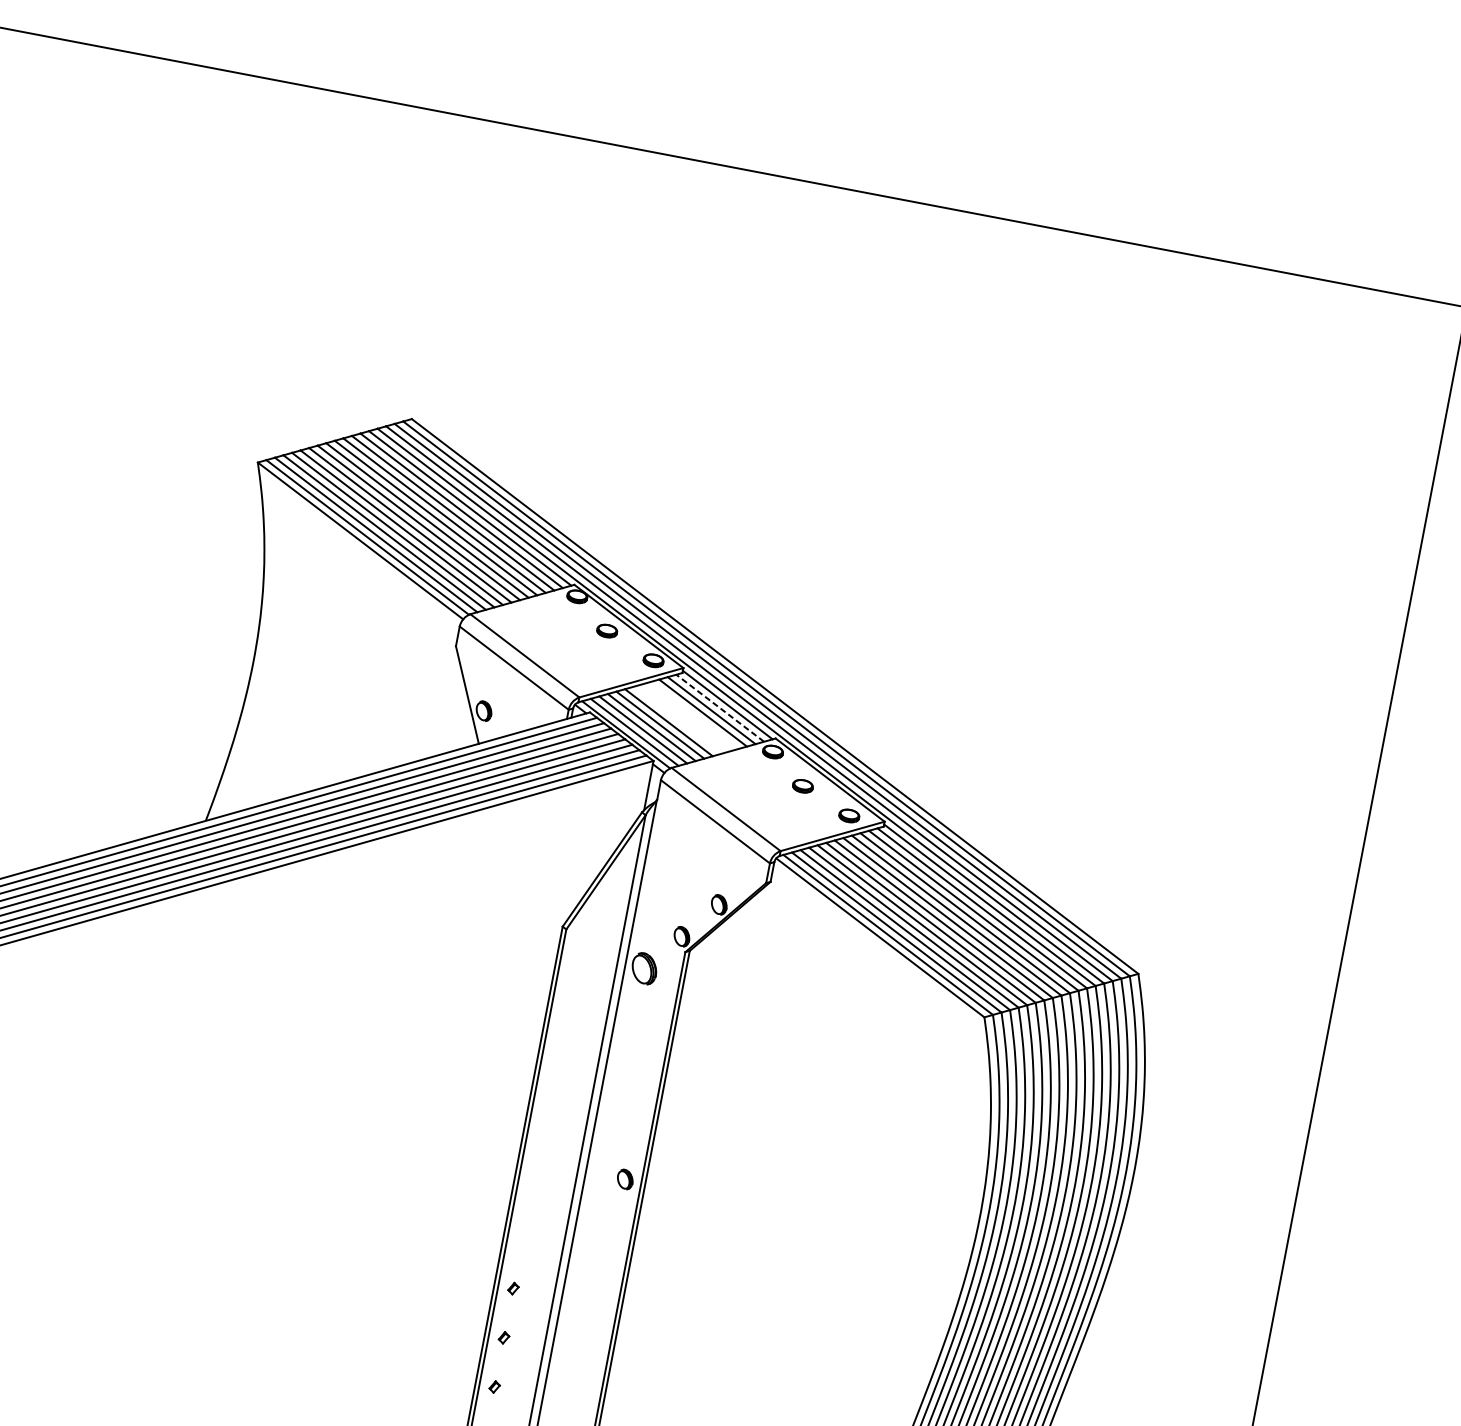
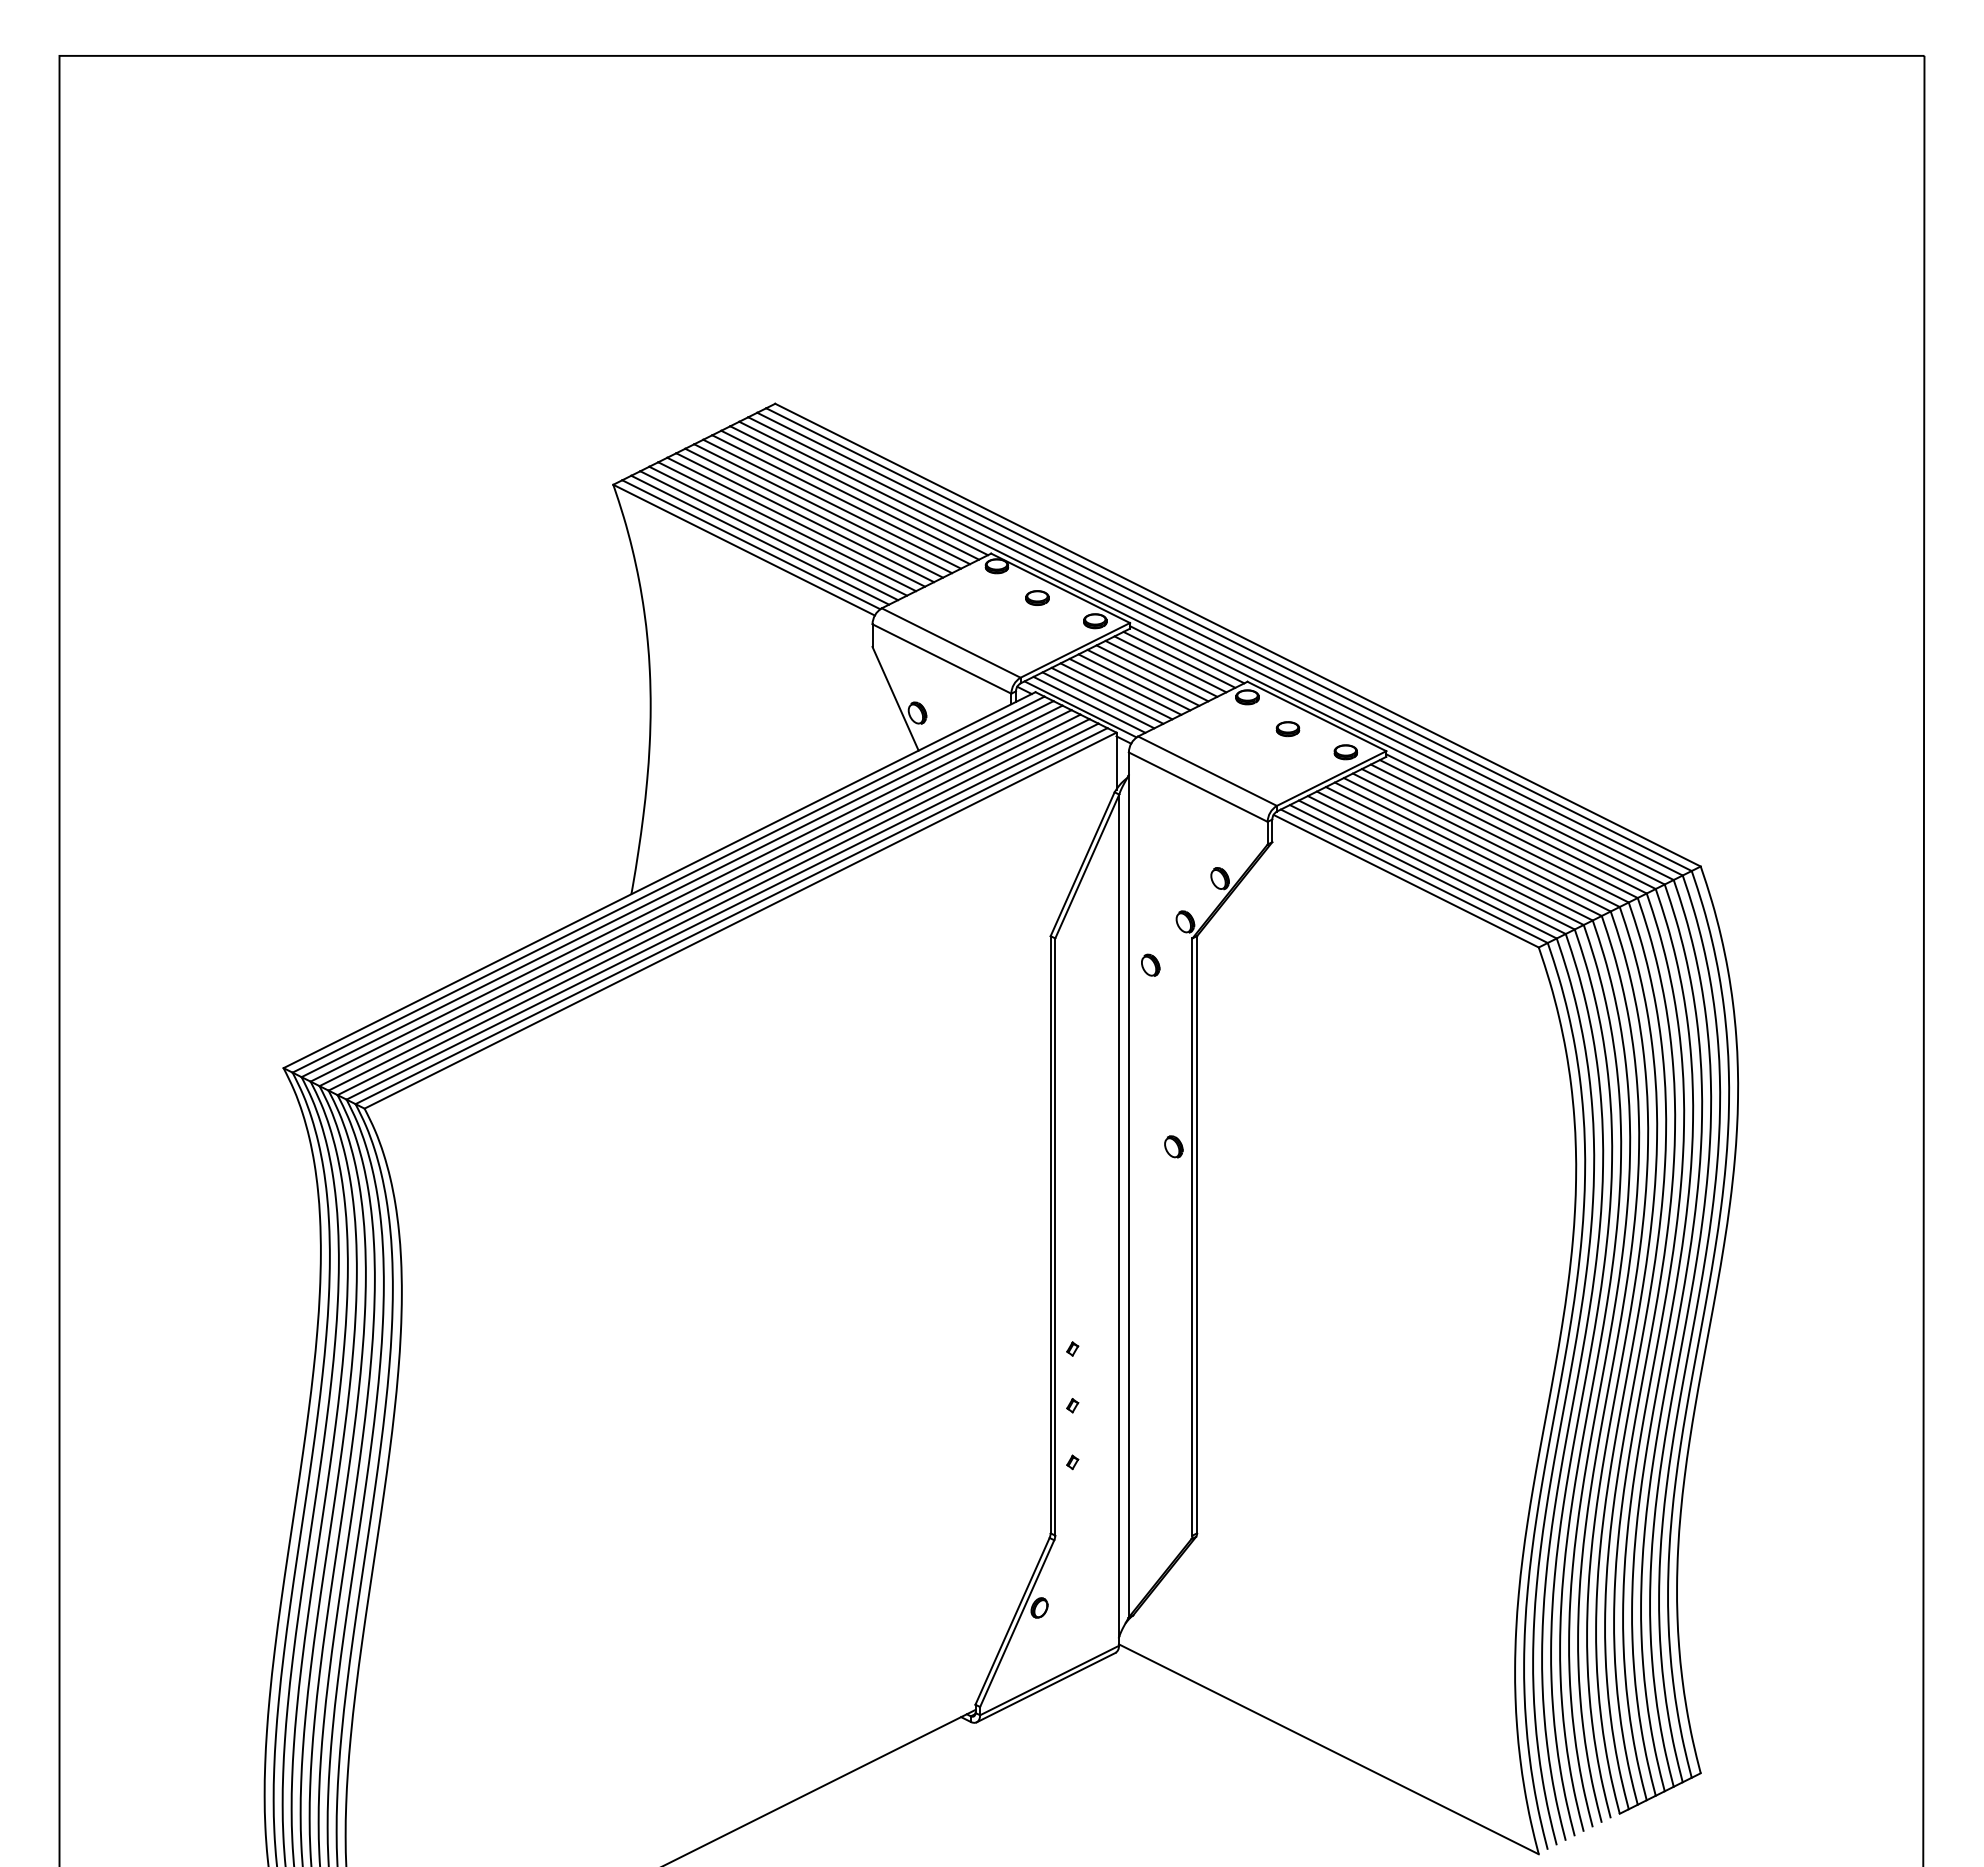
line: (720, 707) -> (1179, 659), dashed -> solid
line: (694, 715) -> (1152, 673), added
line: (686, 717) -> (1143, 677), added
line: (677, 720) -> (1134, 682), added
part: (644, 967) -> (1150, 964), size x0.62
part: (625, 1179) -> (1173, 1146), moved

